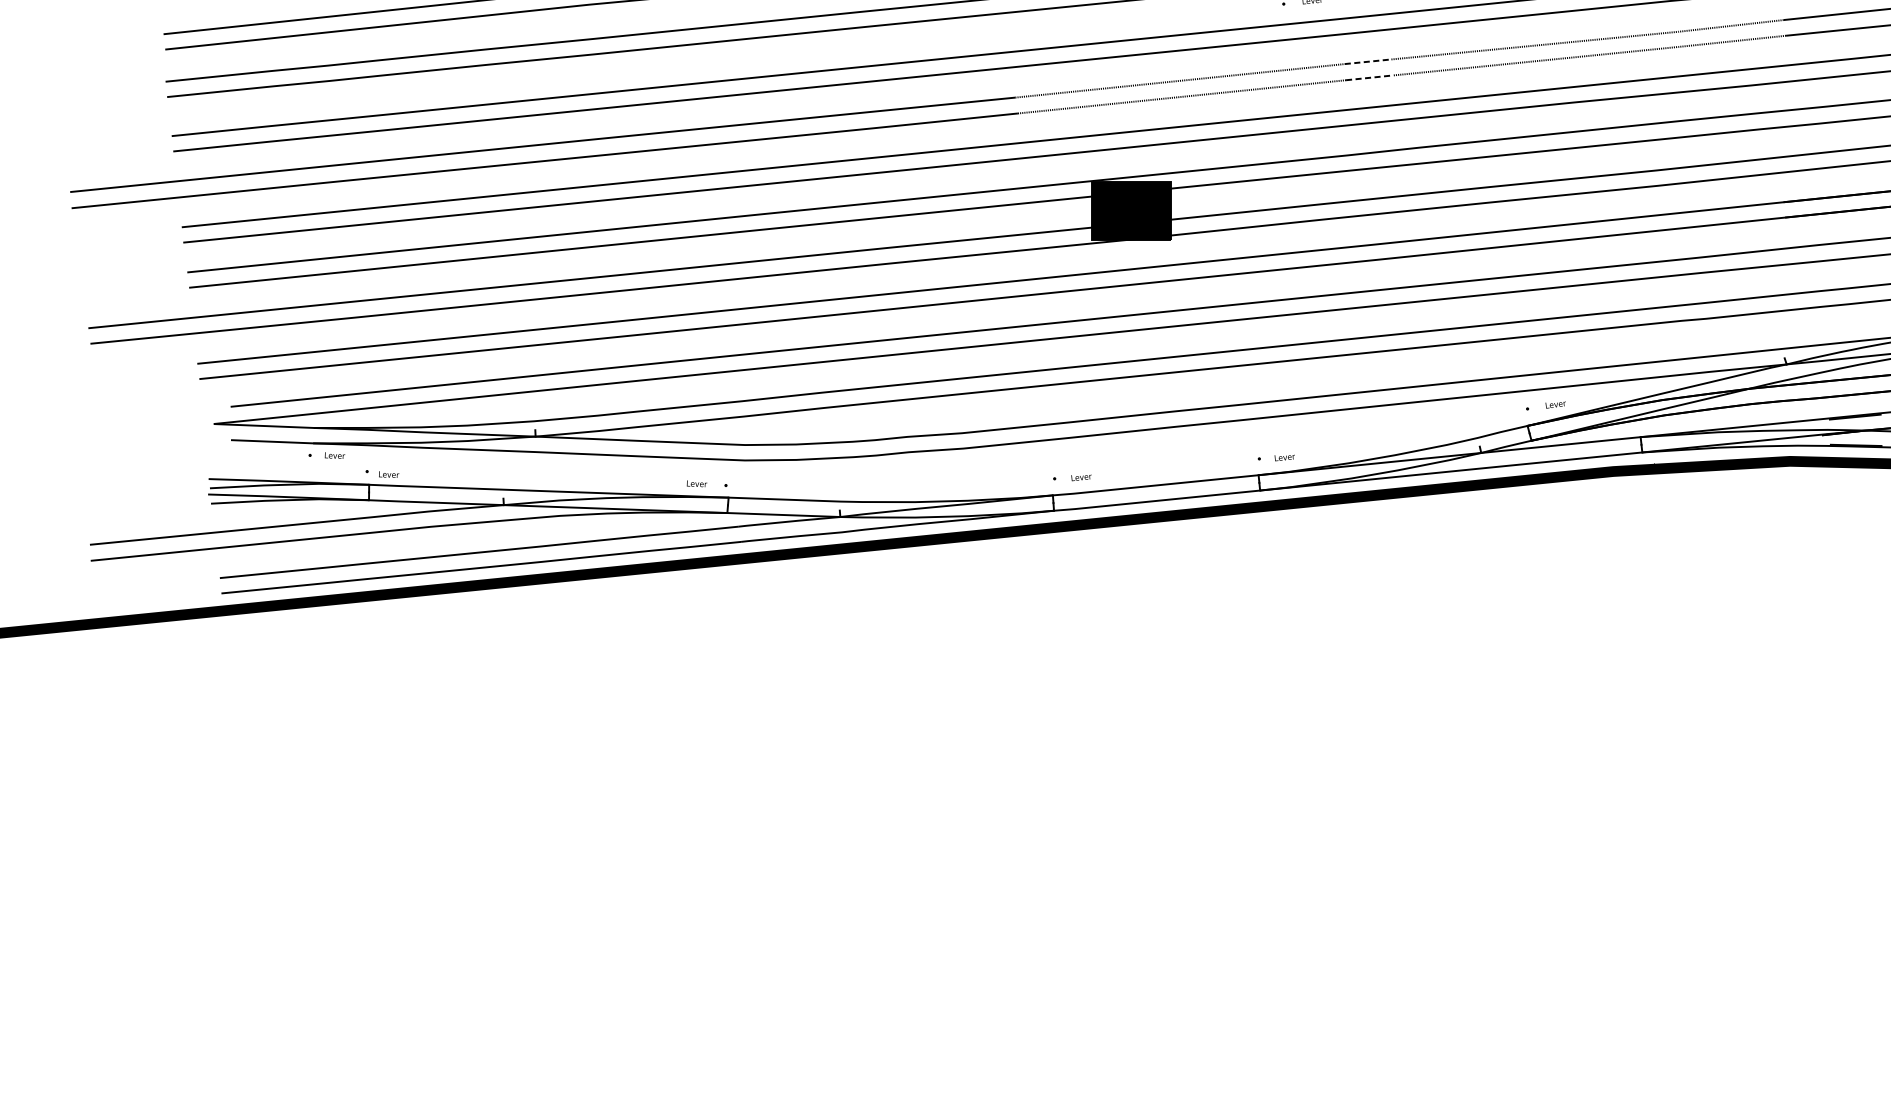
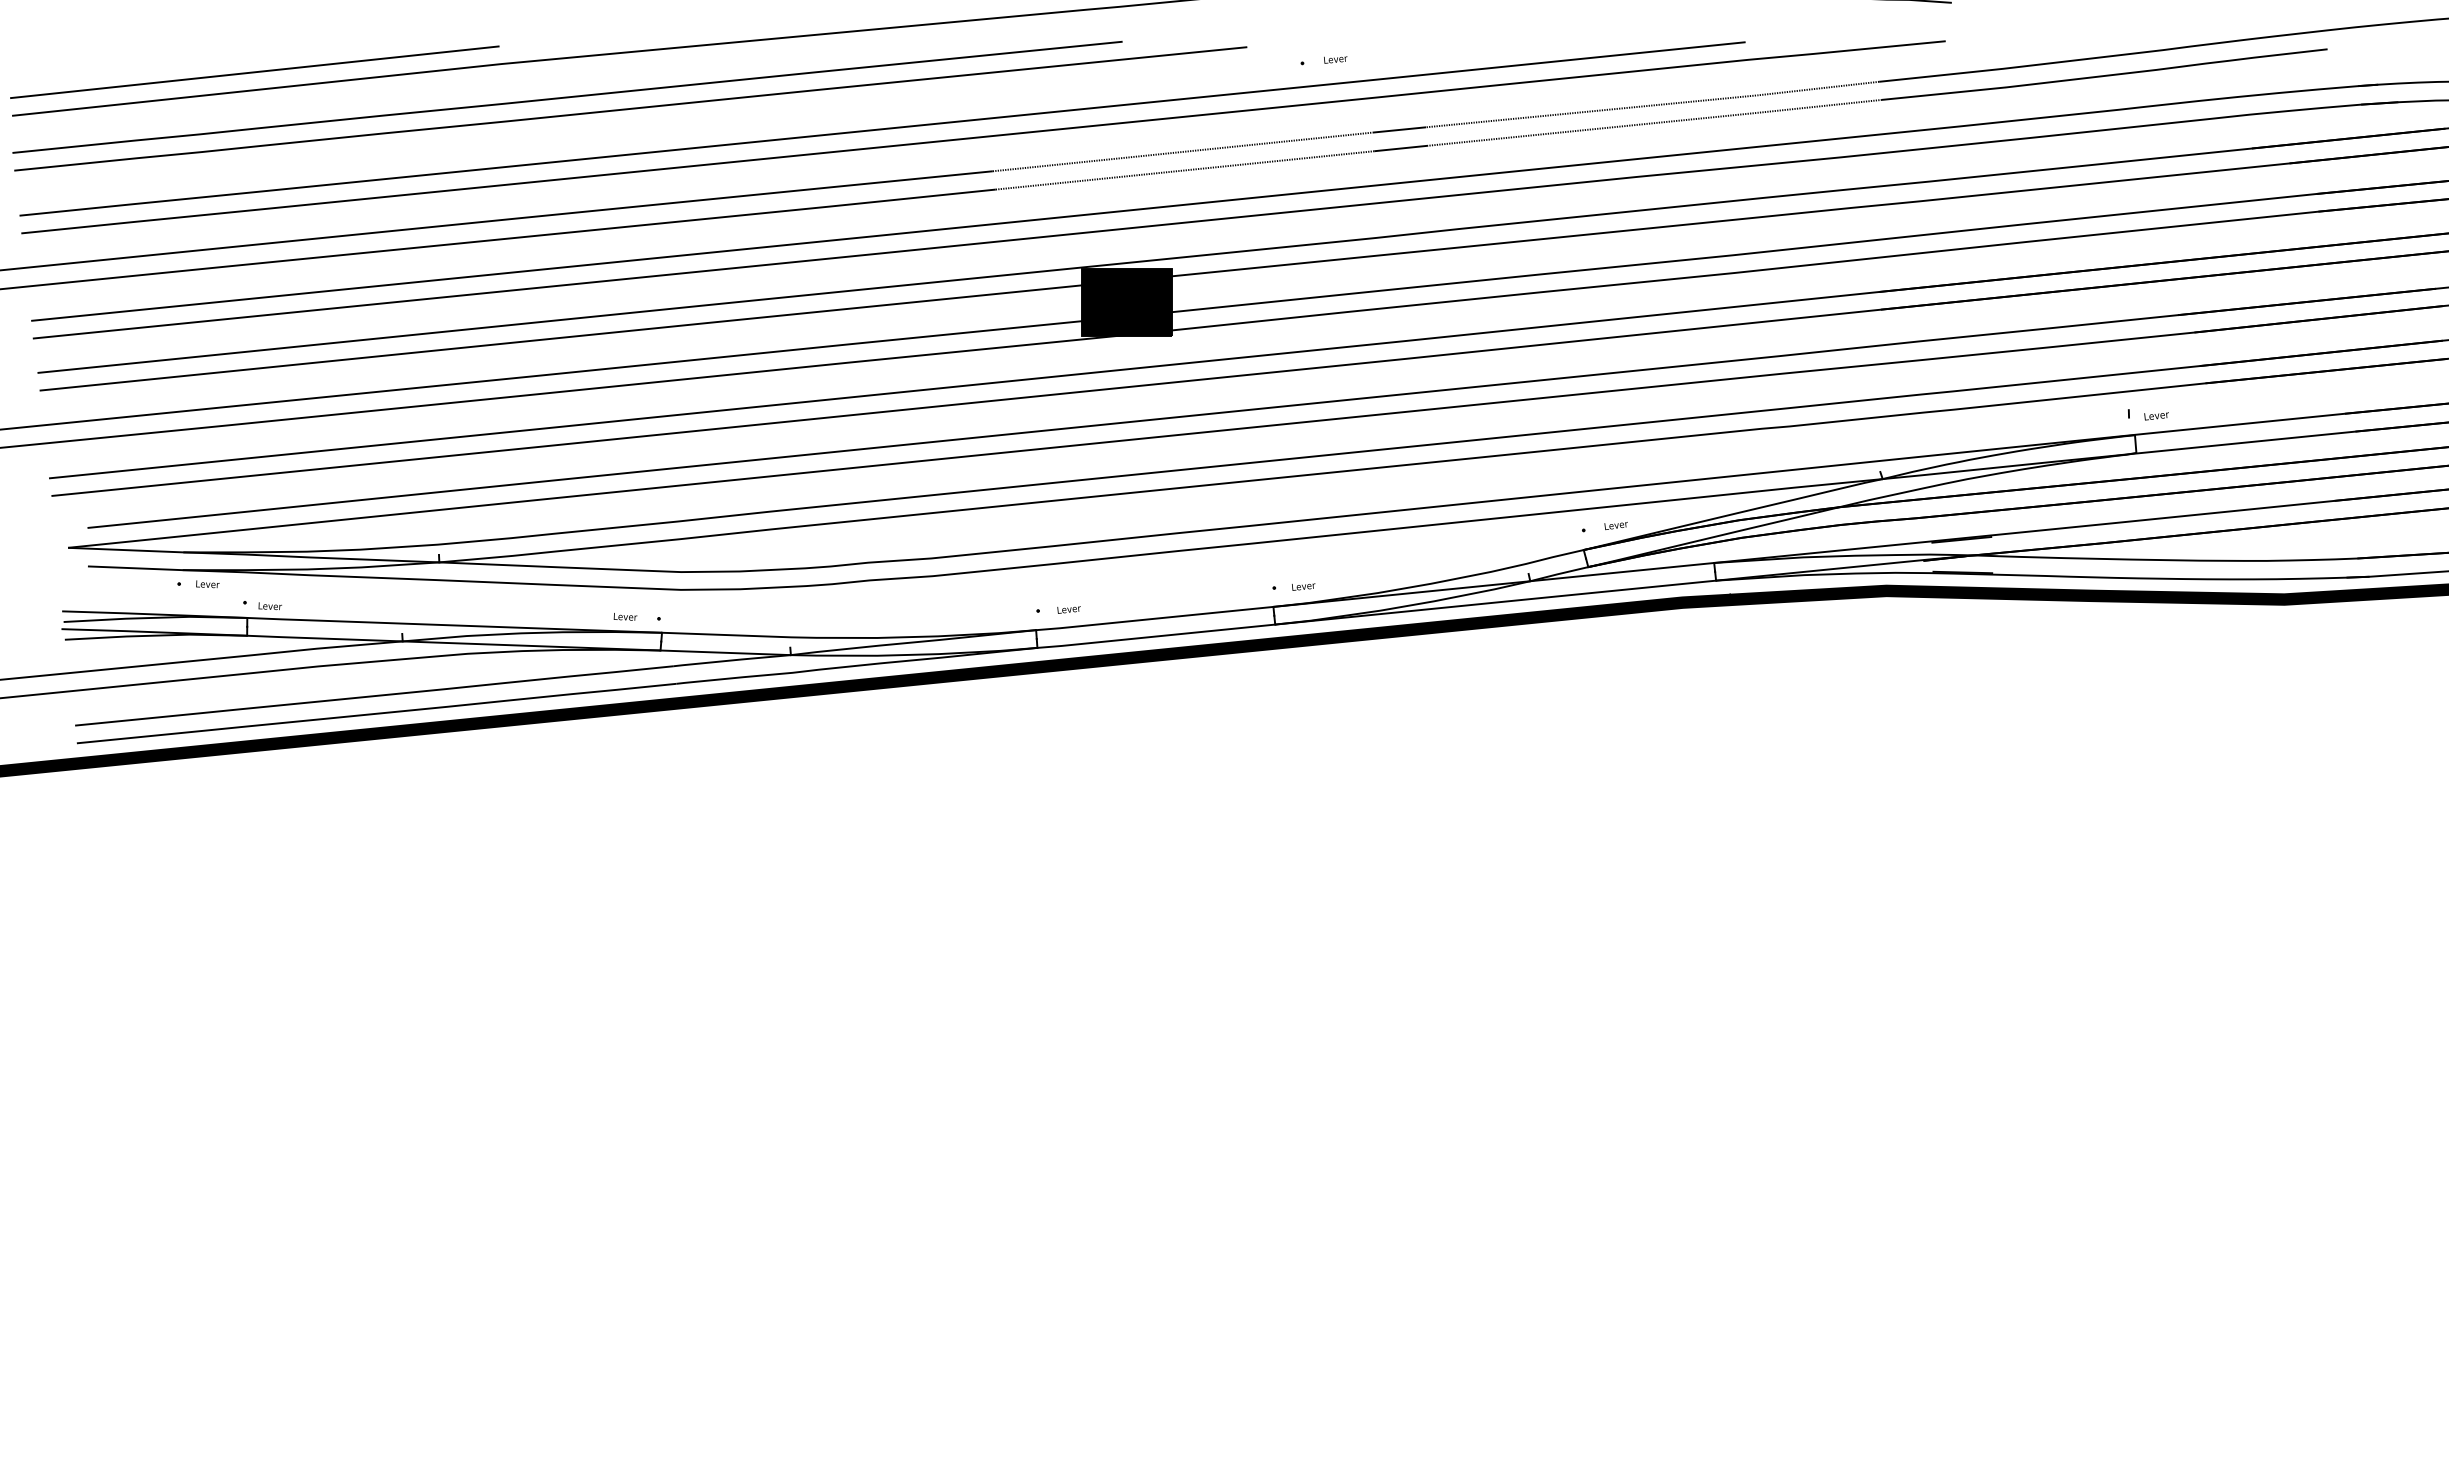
line: (1367, 61) -> (1399, 129), dashed -> solid
line: (1369, 77) -> (1401, 148), dashed -> solid

